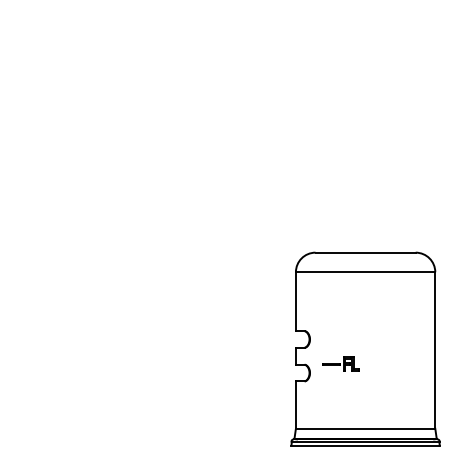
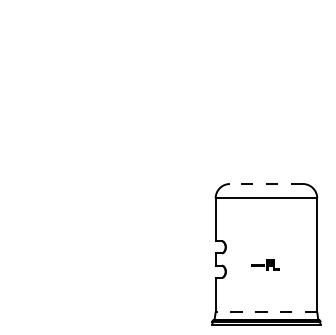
line: (365, 252) -> (266, 183), solid -> dashed
part: (340, 363) -> (264, 264), moved
line: (365, 428) -> (266, 312), solid -> dashed

